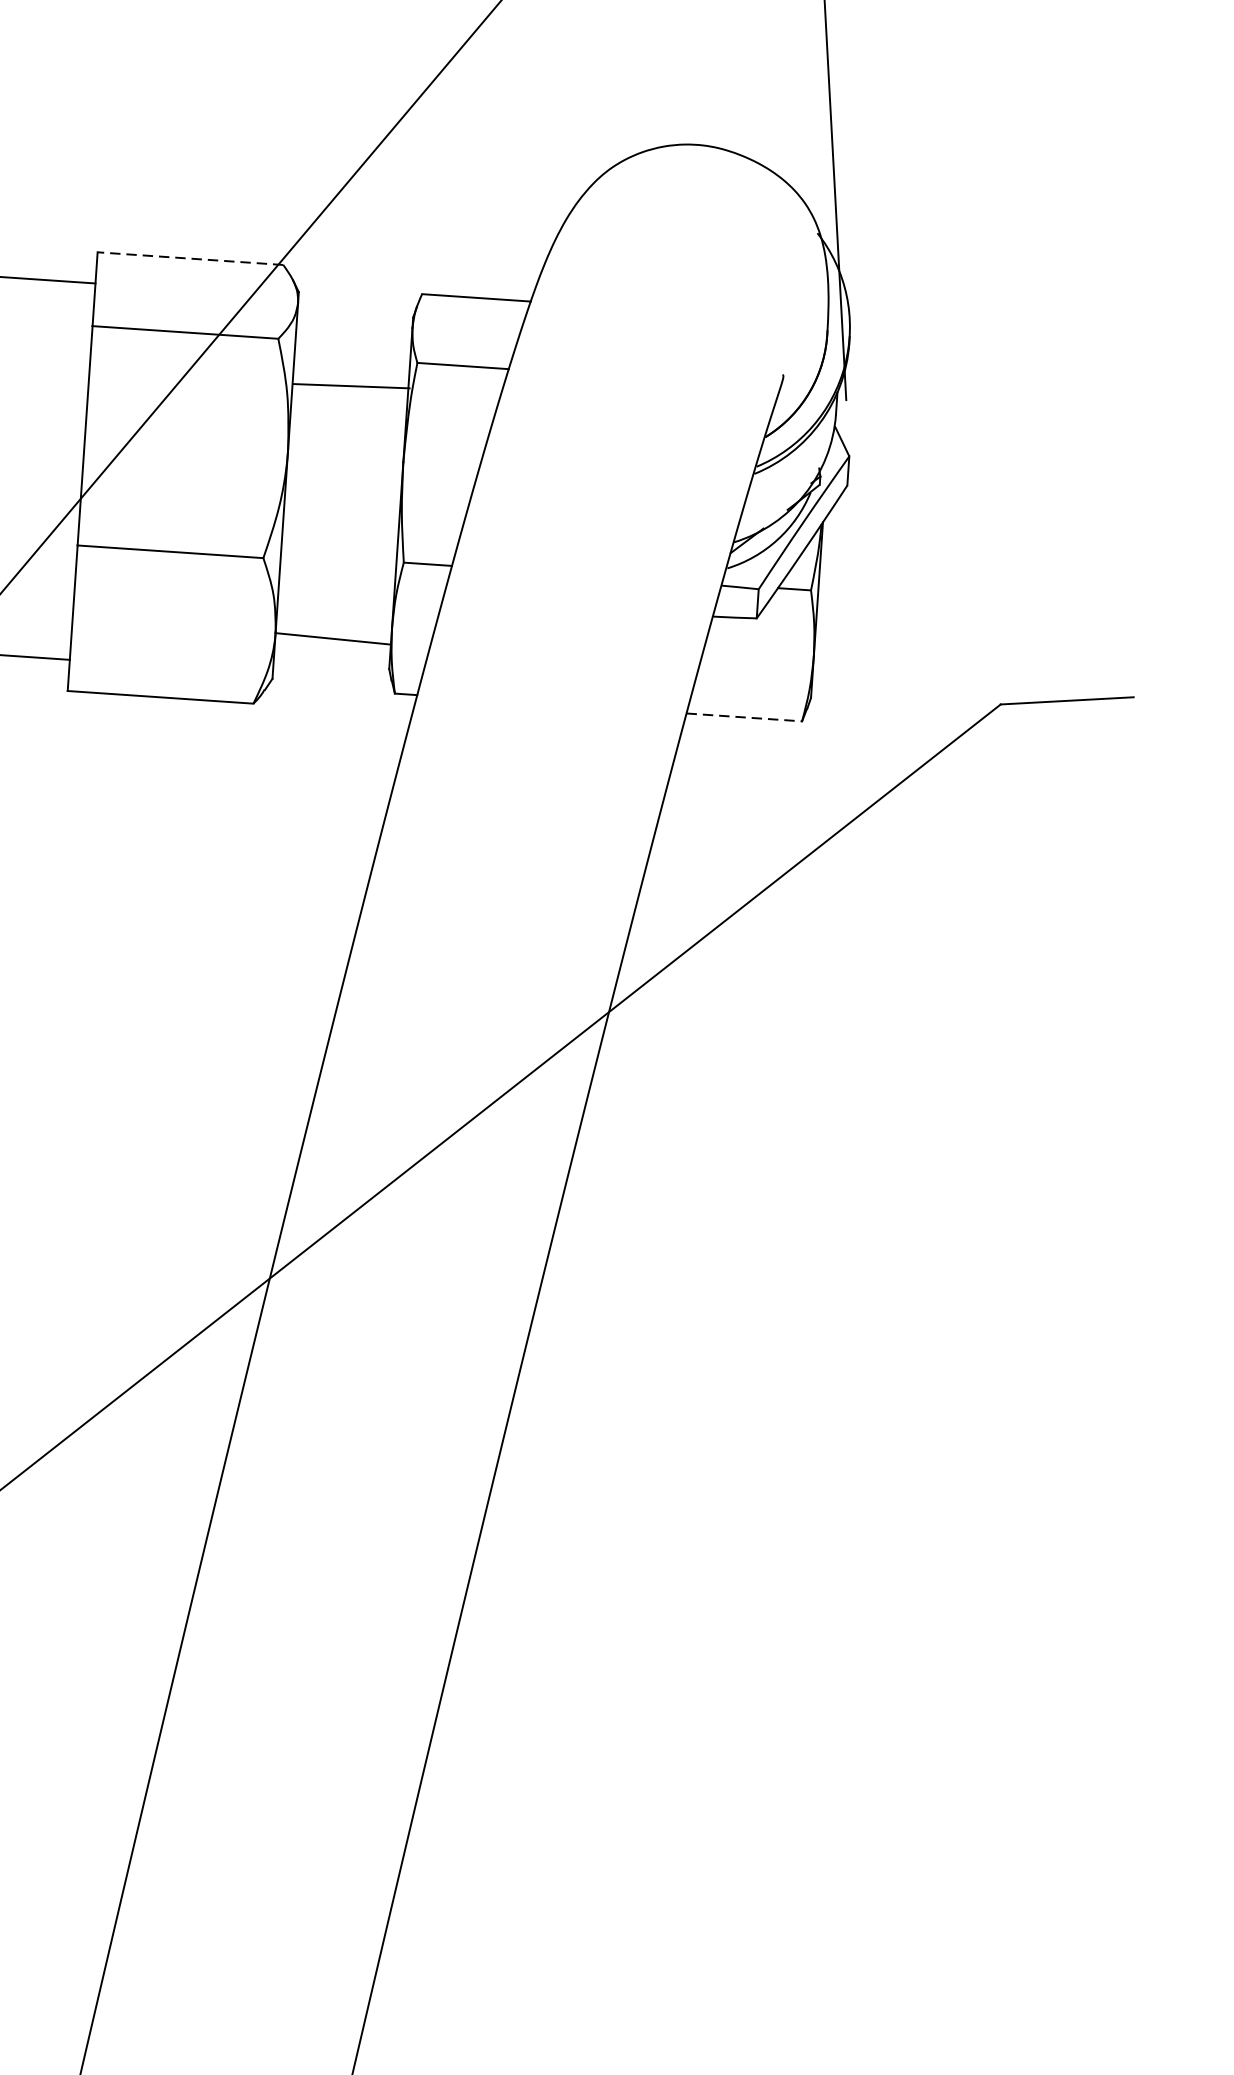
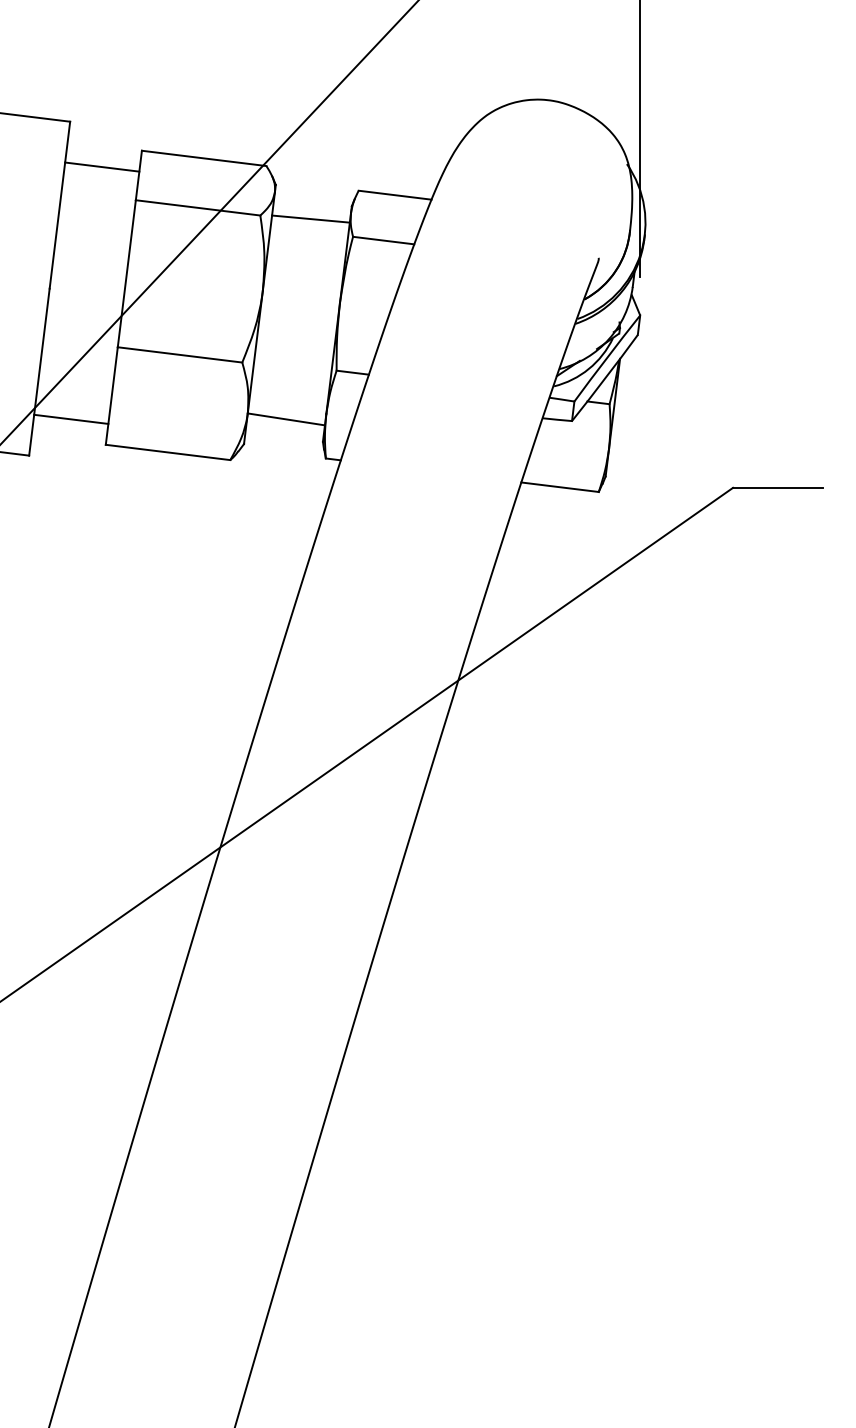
line: (190, 258) -> (204, 158), dashed -> solid
line: (350, 385) -> (310, 218), moved
line: (744, 717) -> (560, 487), dashed -> solid

